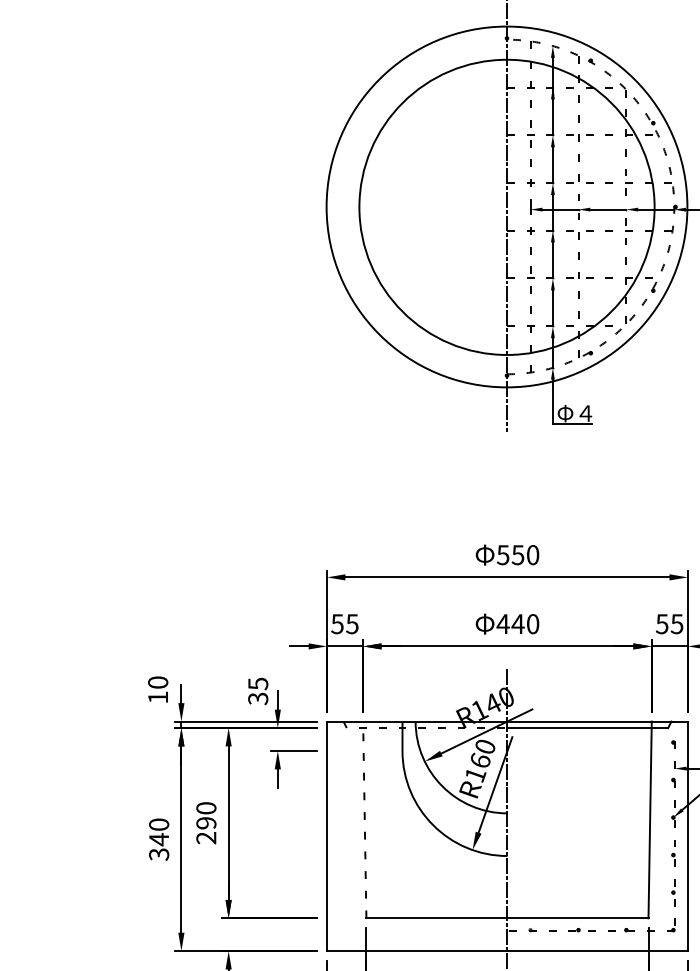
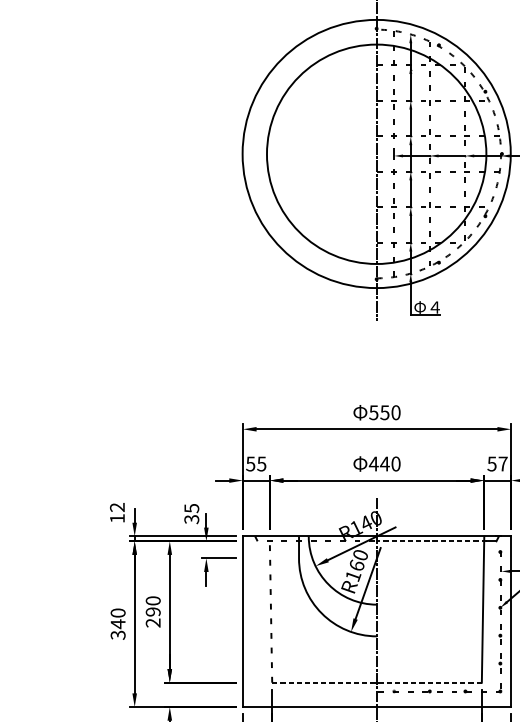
text: (676, 624) -> (502, 464), 55 -> 57
text: (158, 682) -> (117, 507), 10 -> 12
line: (581, 728) -> (432, 541), solid -> dashed
line: (507, 918) -> (377, 682), solid -> dashed

